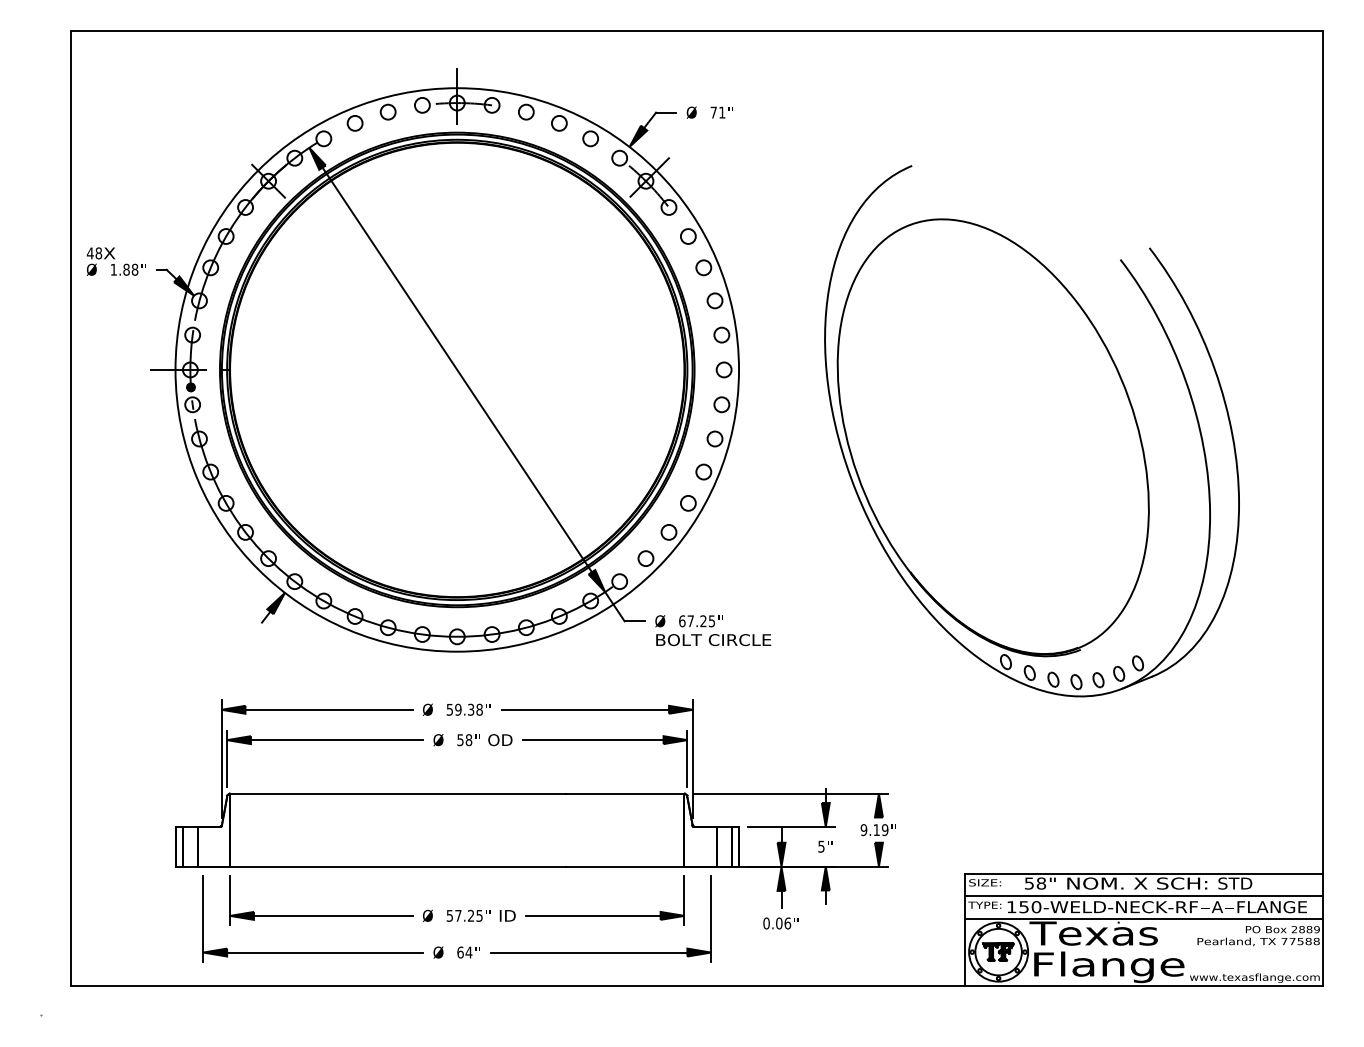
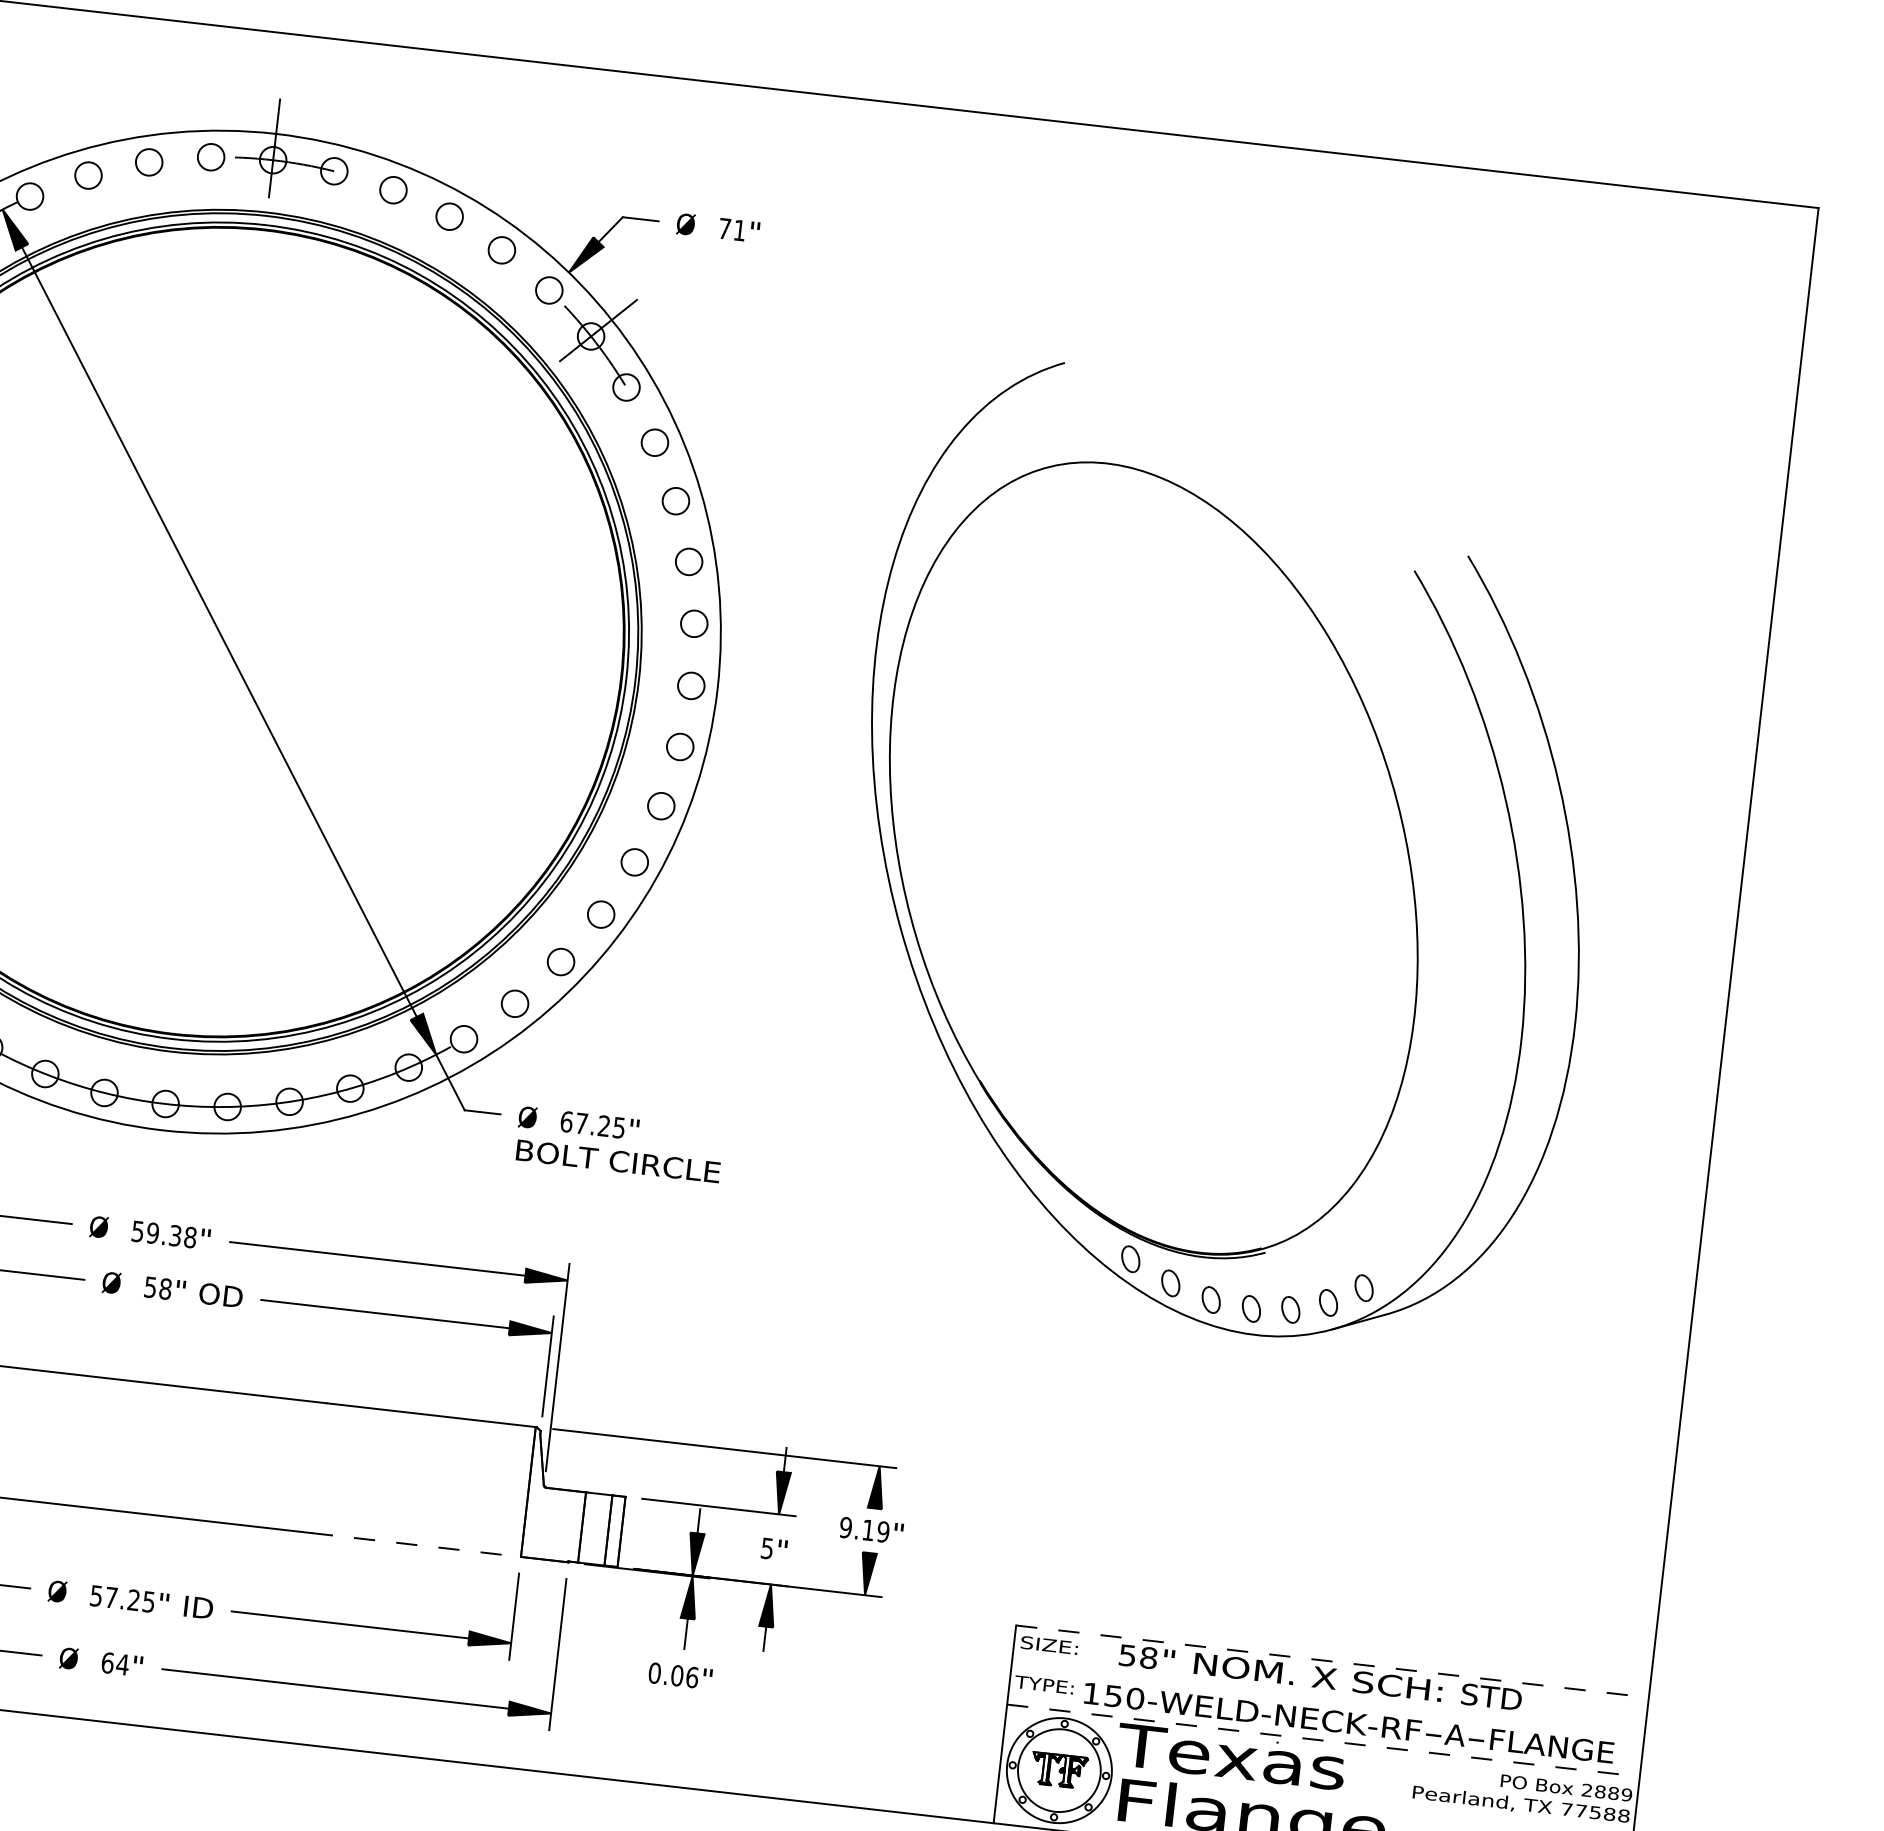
line: (625, 867) -> (416, 1545), solid -> dashed
line: (1144, 873) -> (1333, 1660), solid -> dashed
line: (1144, 896) -> (1328, 1701), removed
line: (1144, 918) -> (1324, 1740), solid -> dashed

